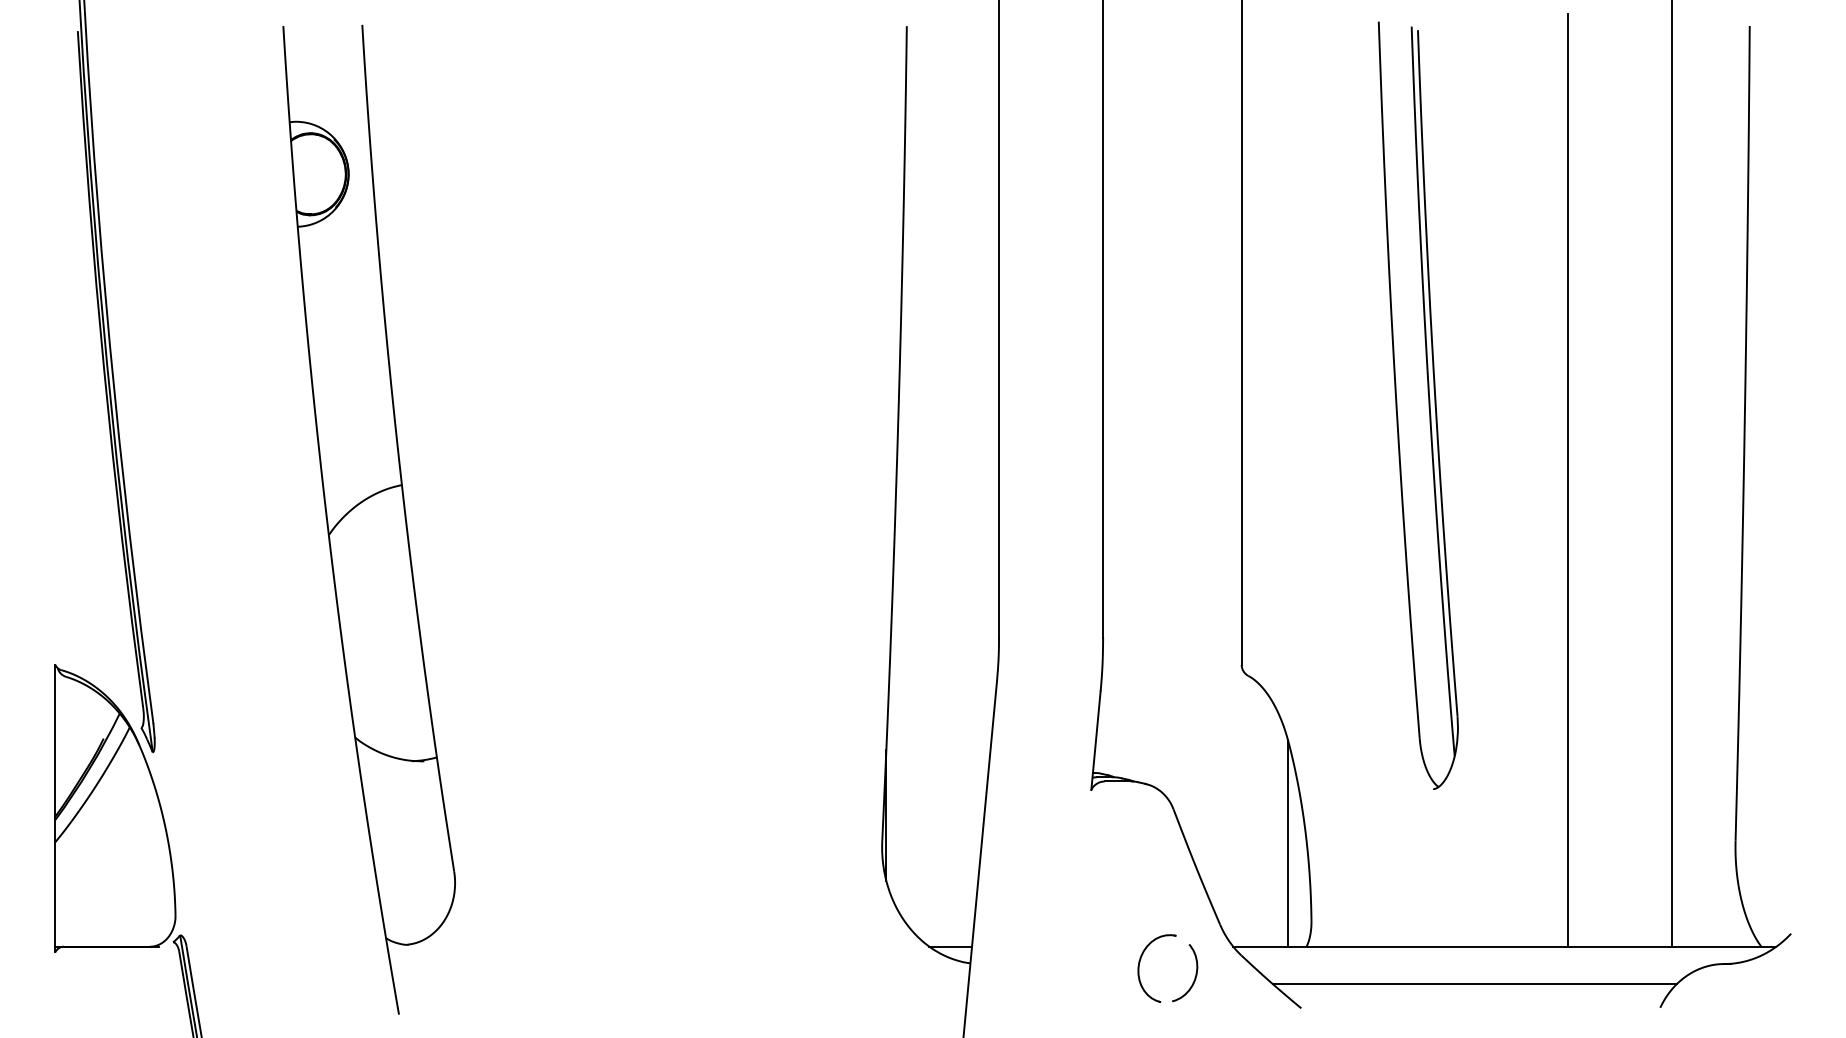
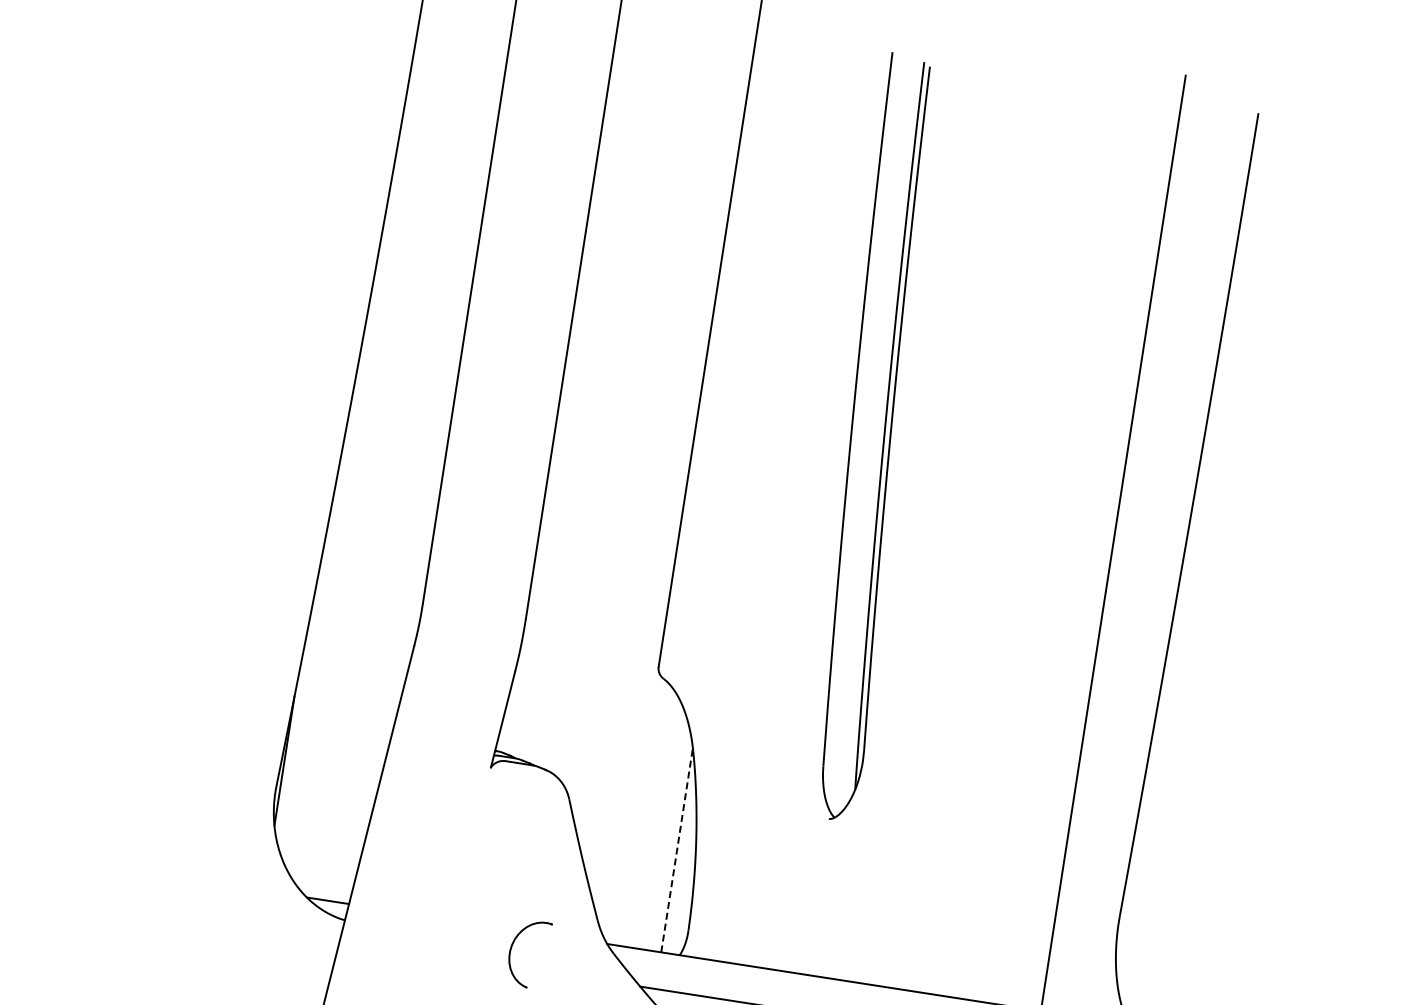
line: (1568, 480) -> (1009, 534), removed
line: (1287, 842) -> (676, 849), solid -> dashed
curve: (1194, 977) -> (564, 968), removed

